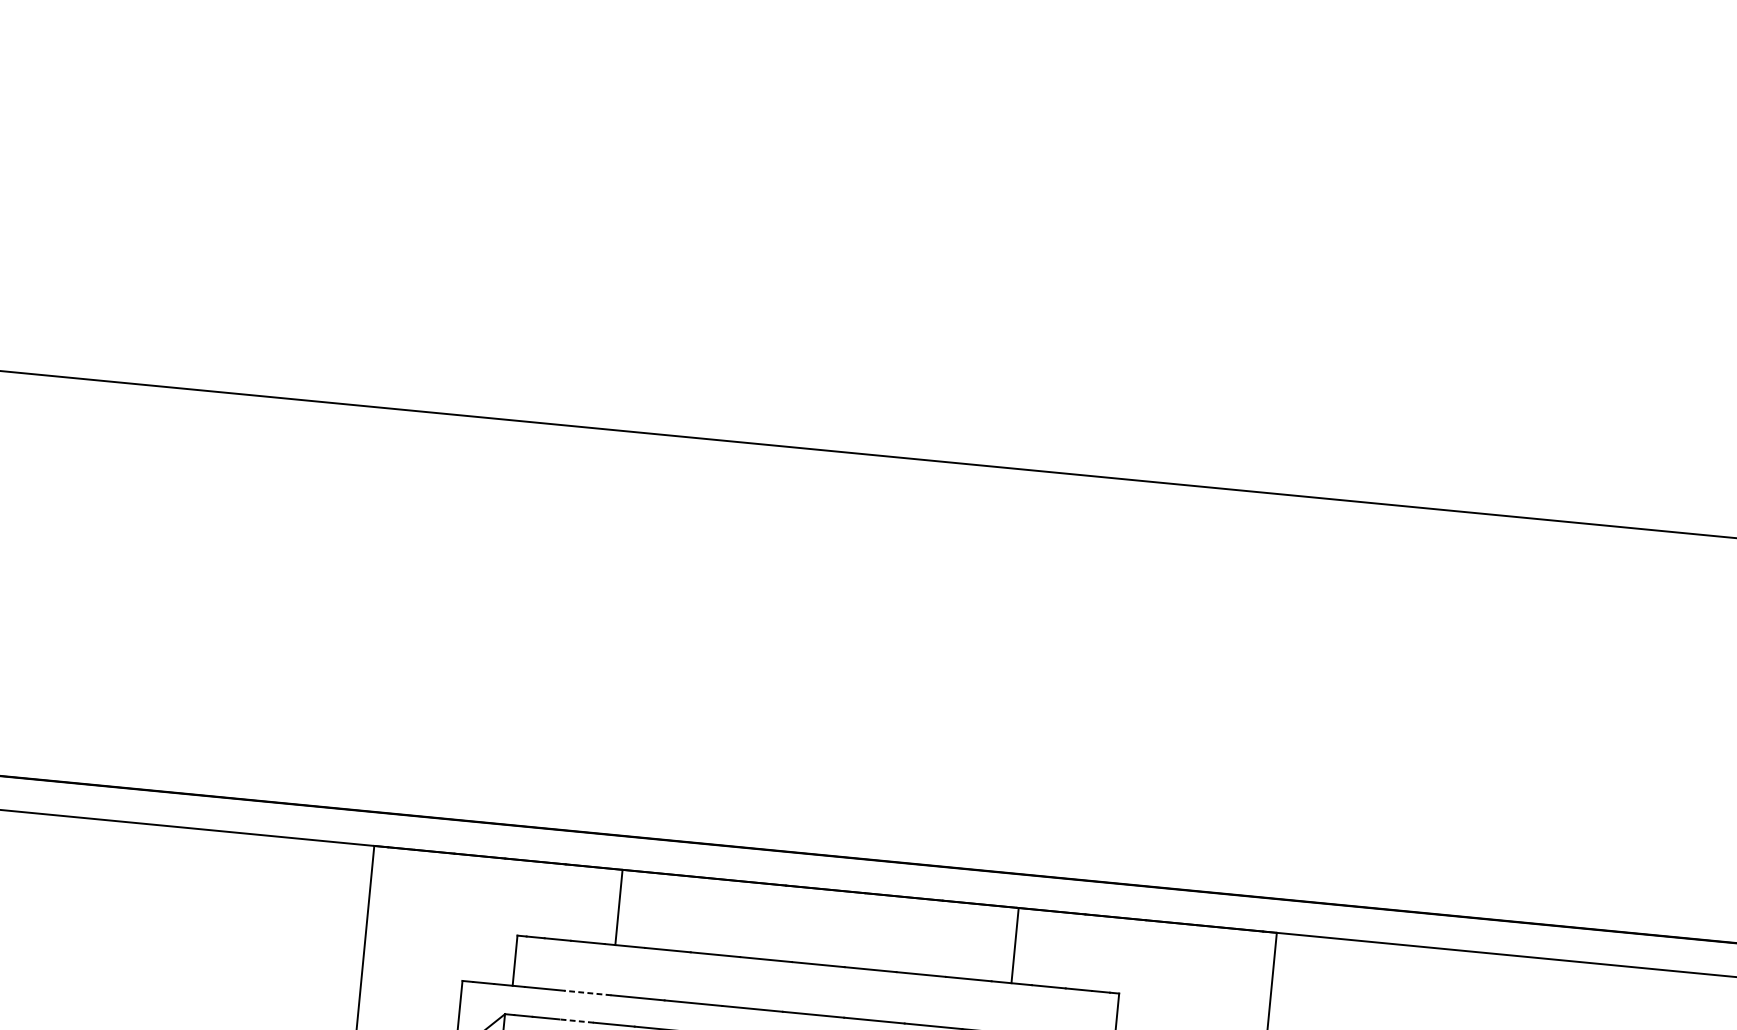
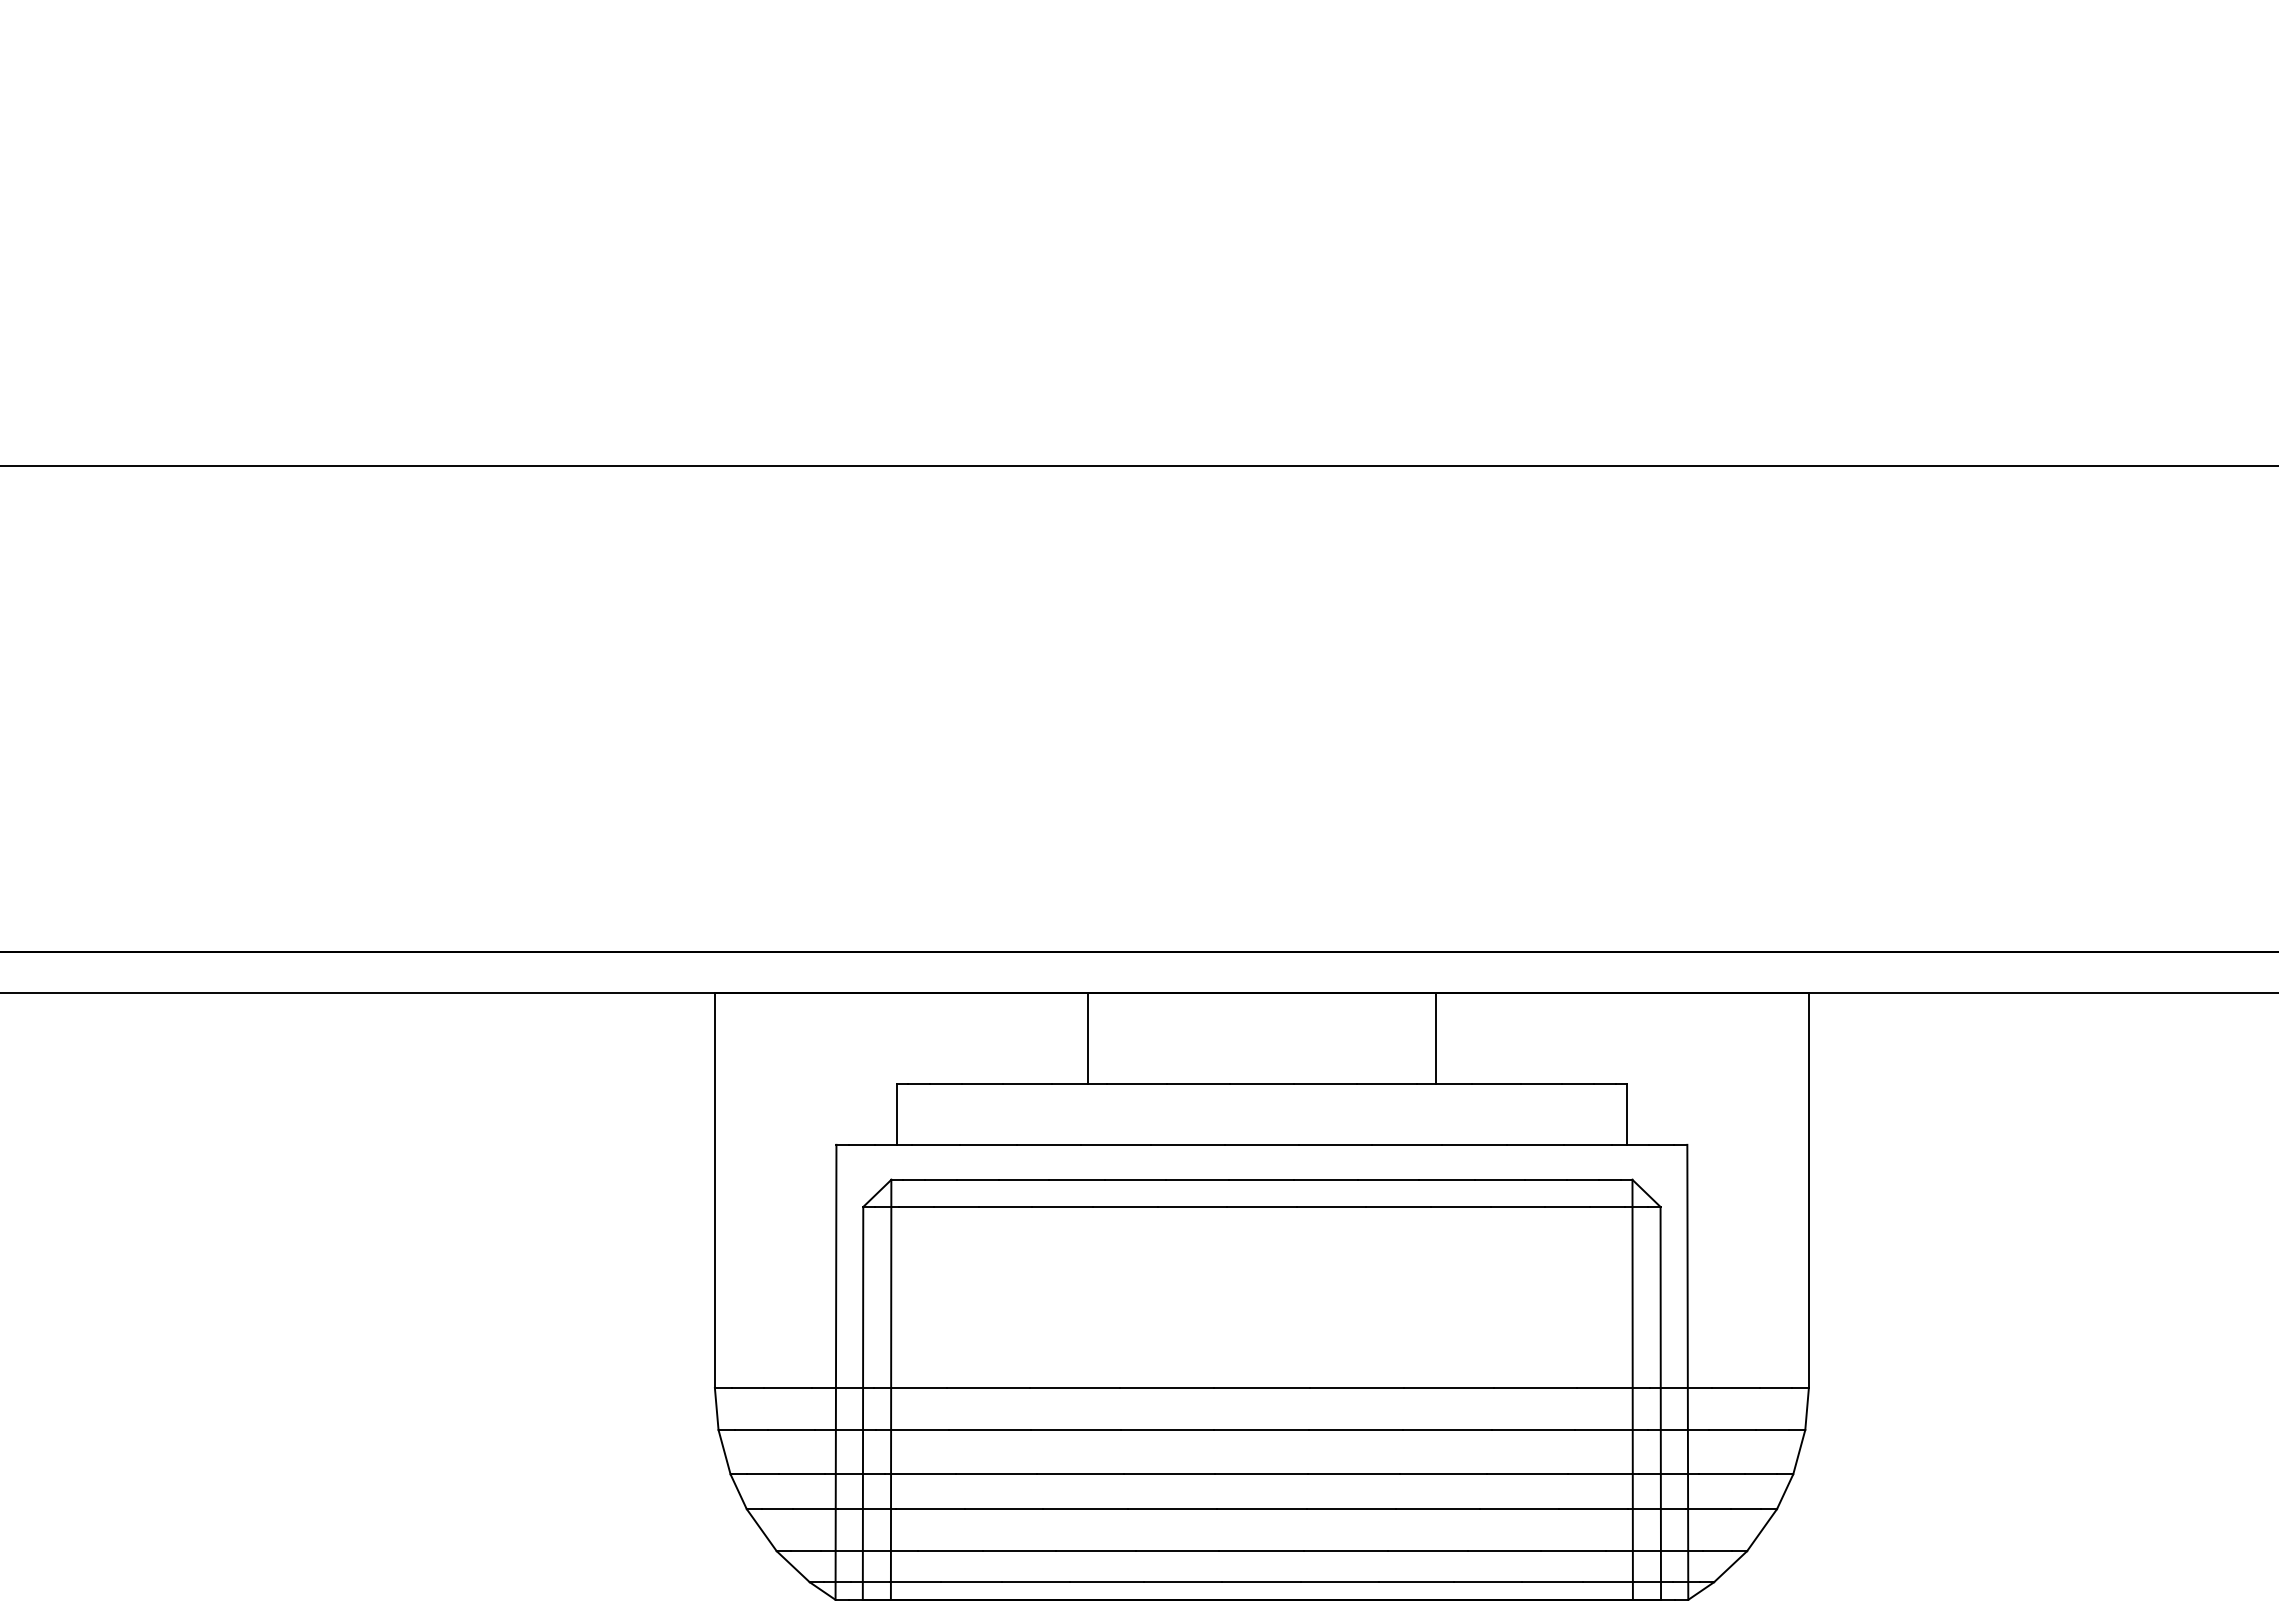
line: (618, 907) -> (1087, 1038), moved
line: (1015, 945) -> (1436, 1038), moved
line: (587, 992) -> (988, 1144), dashed -> solid
line: (576, 1020) -> (978, 1179), dashed -> solid

